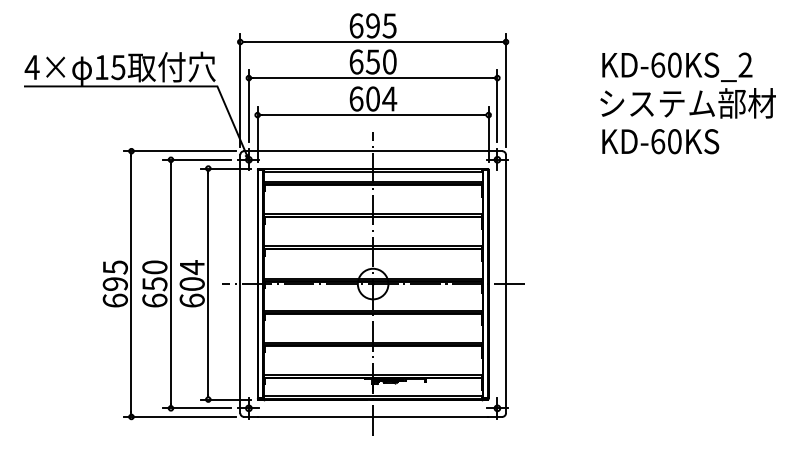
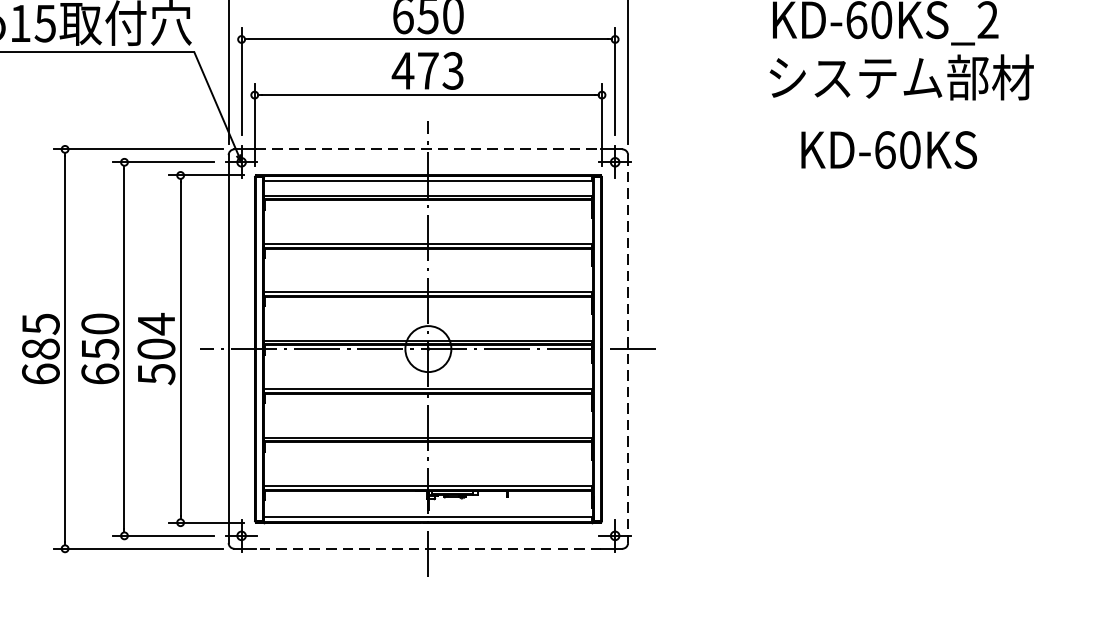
text: (372, 98) -> (427, 70), 604 -> 473
text: (660, 141) -> (888, 149), moved
line: (373, 151) -> (428, 149), solid -> dashed
text: (114, 283) -> (39, 348), 695 -> 685
line: (506, 284) -> (628, 349), solid -> dashed
text: (191, 300) -> (155, 373), 604 -> 504
line: (373, 416) -> (428, 548), solid -> dashed

